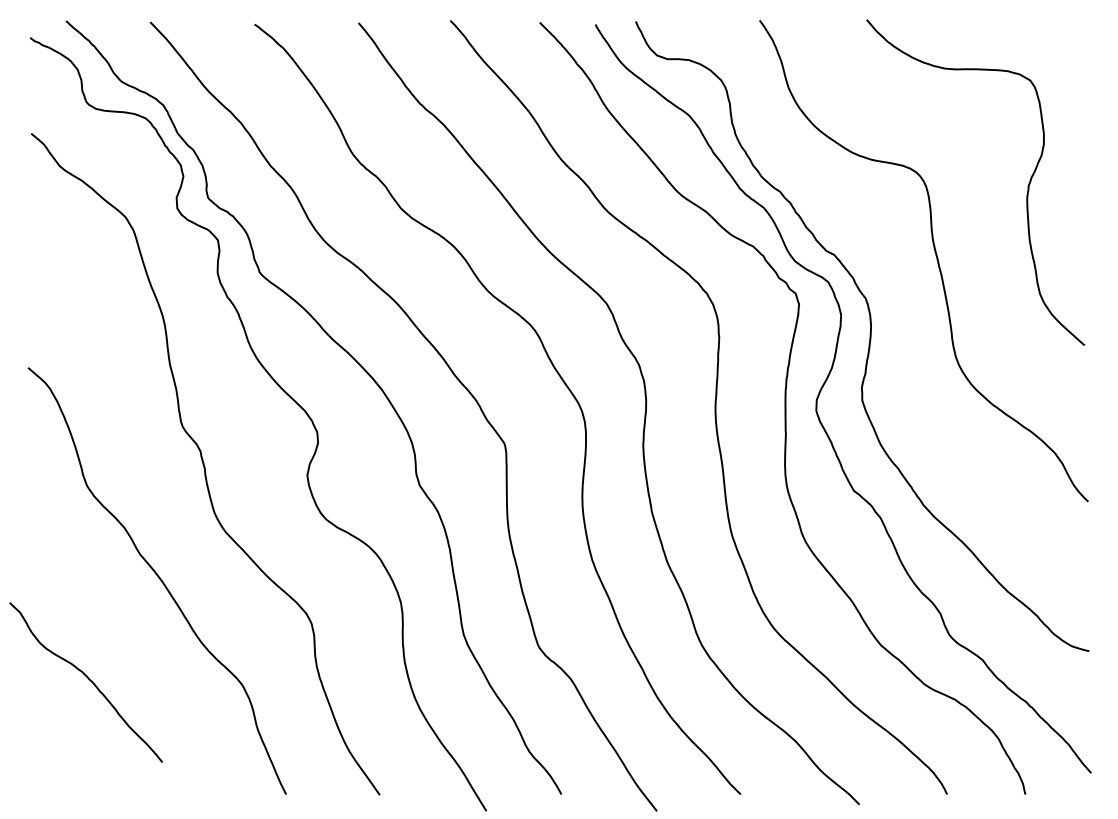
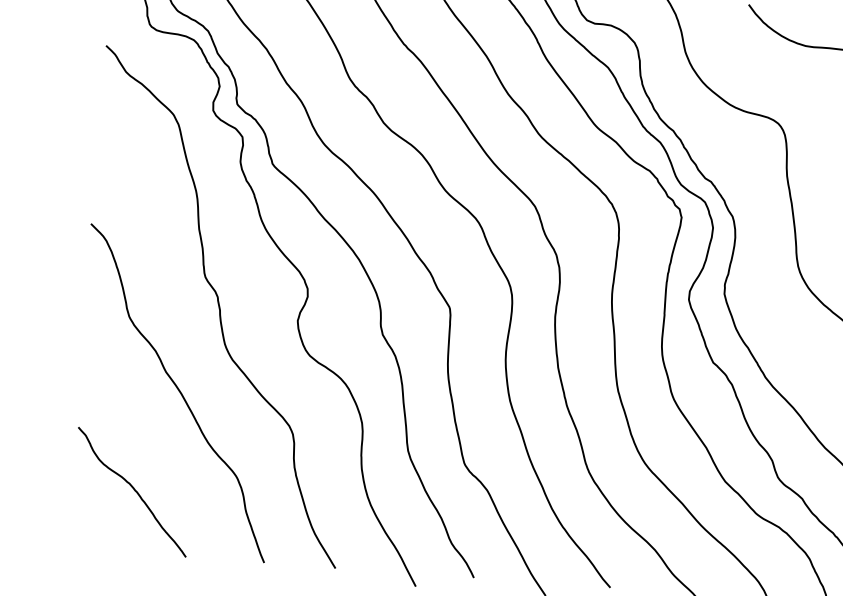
curve: (88, 679) -> (134, 490), moved

